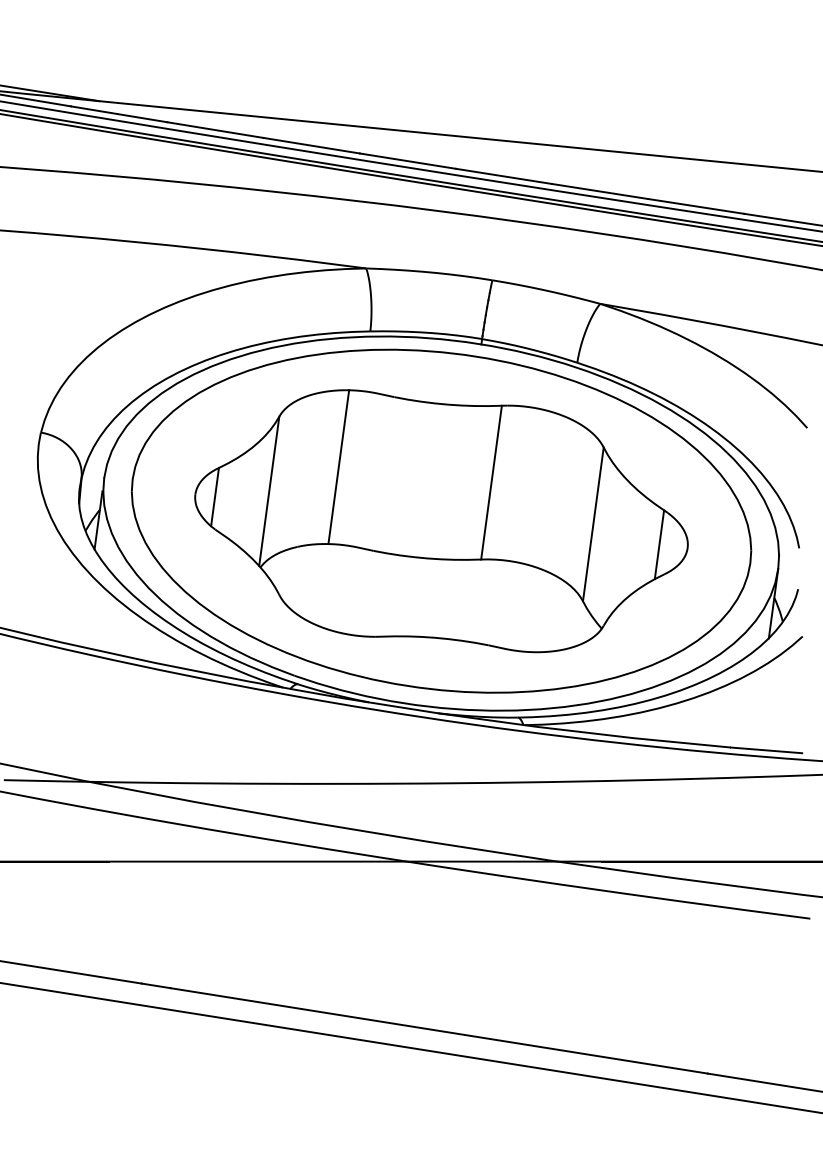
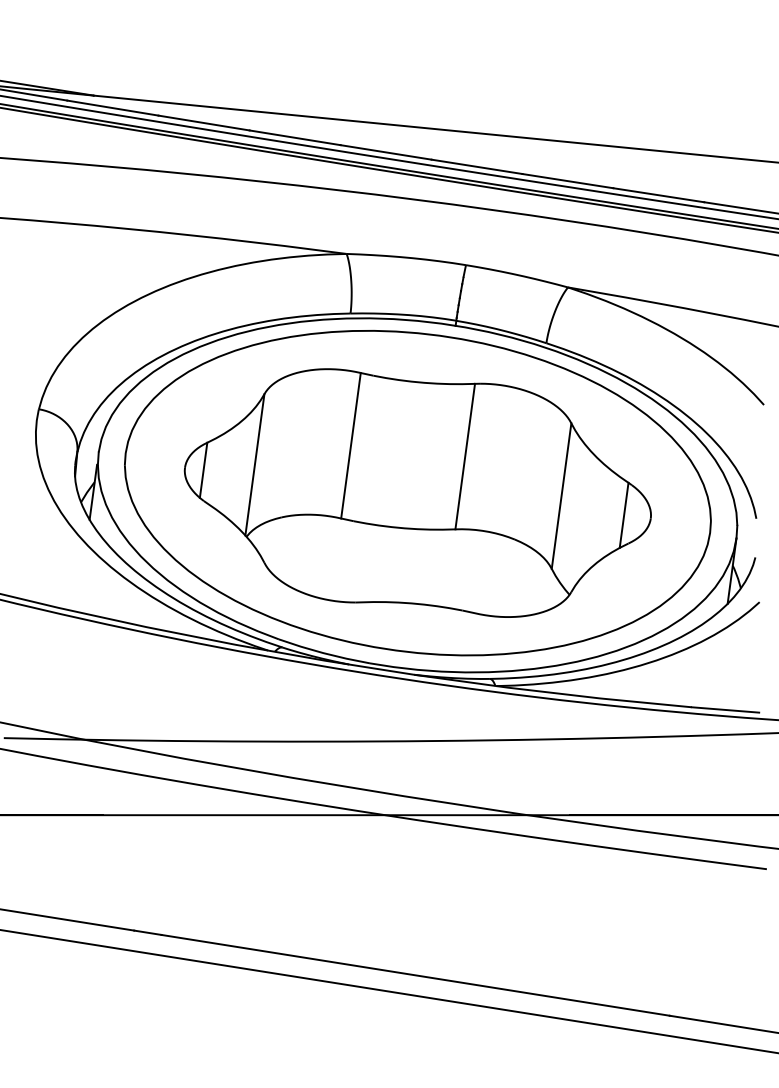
line: (338, 467) -> (350, 446), moved

